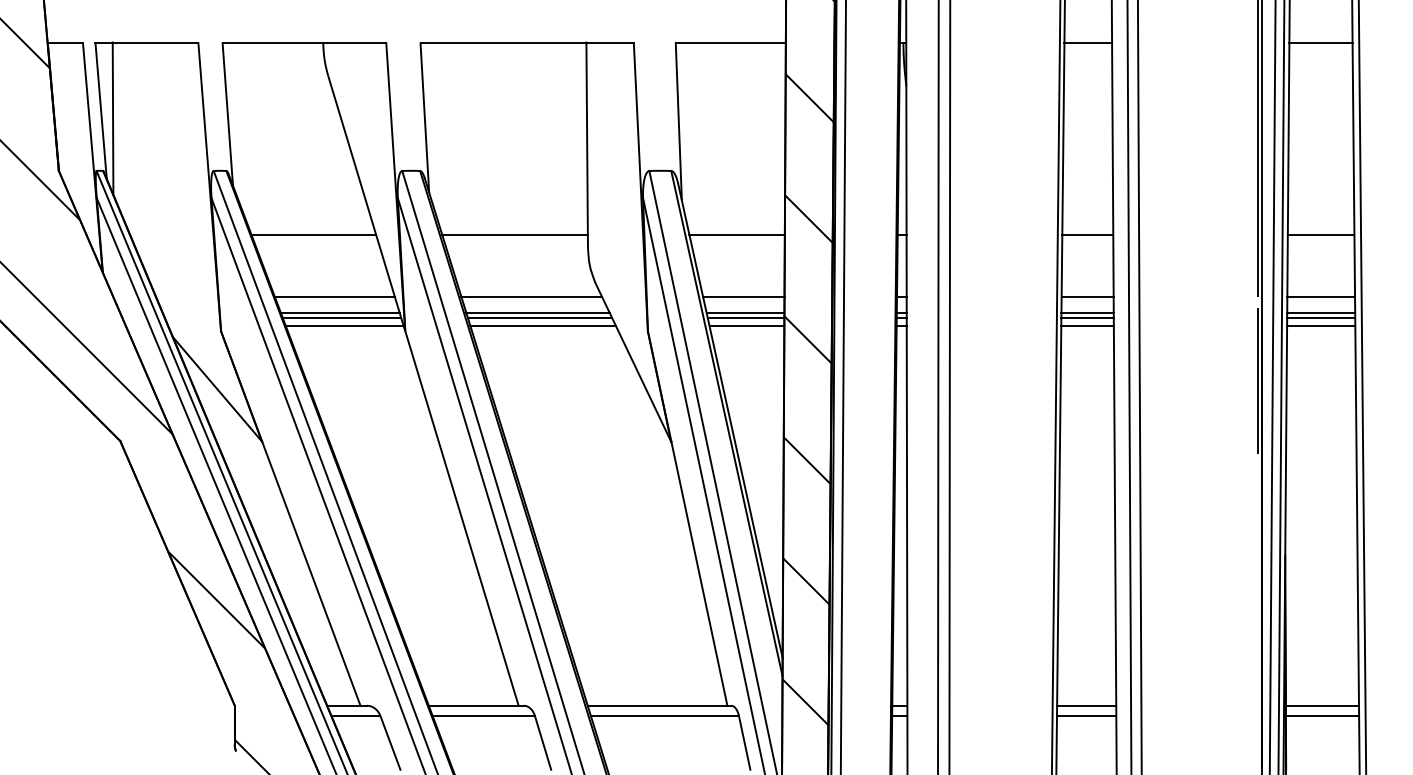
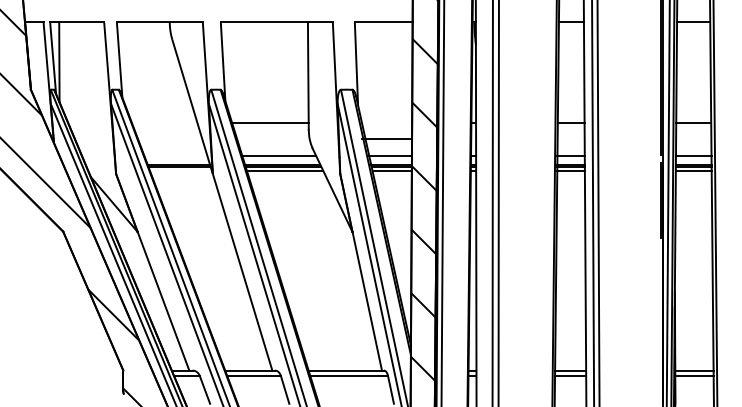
line: (313, 235) -> (164, 123), removed
line: (737, 235) -> (387, 139), moved
line: (334, 296) -> (175, 155), removed
line: (343, 326) -> (180, 171), removed

